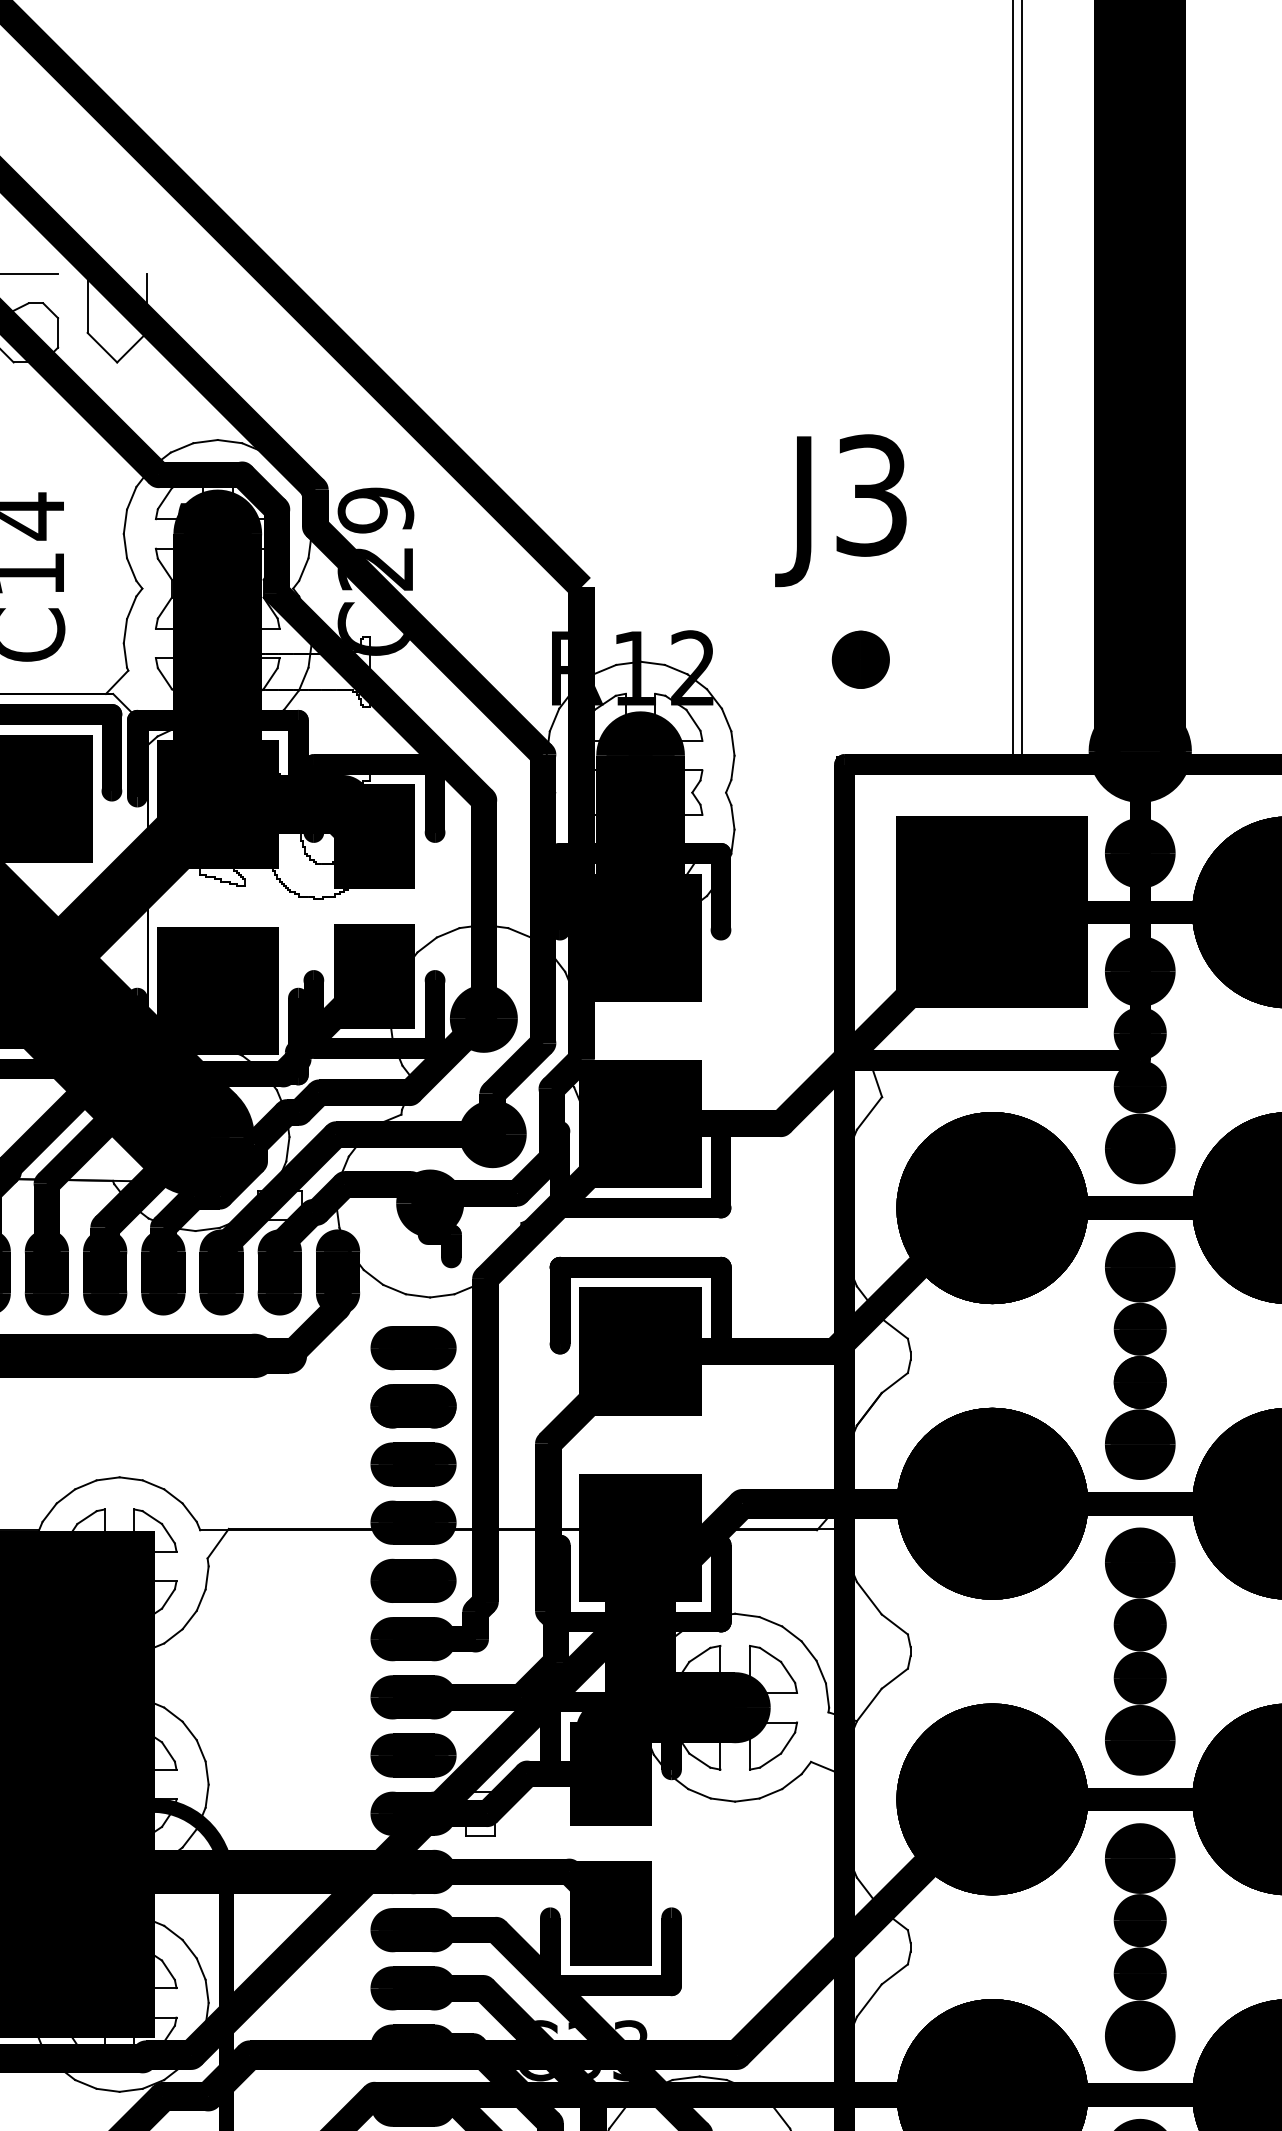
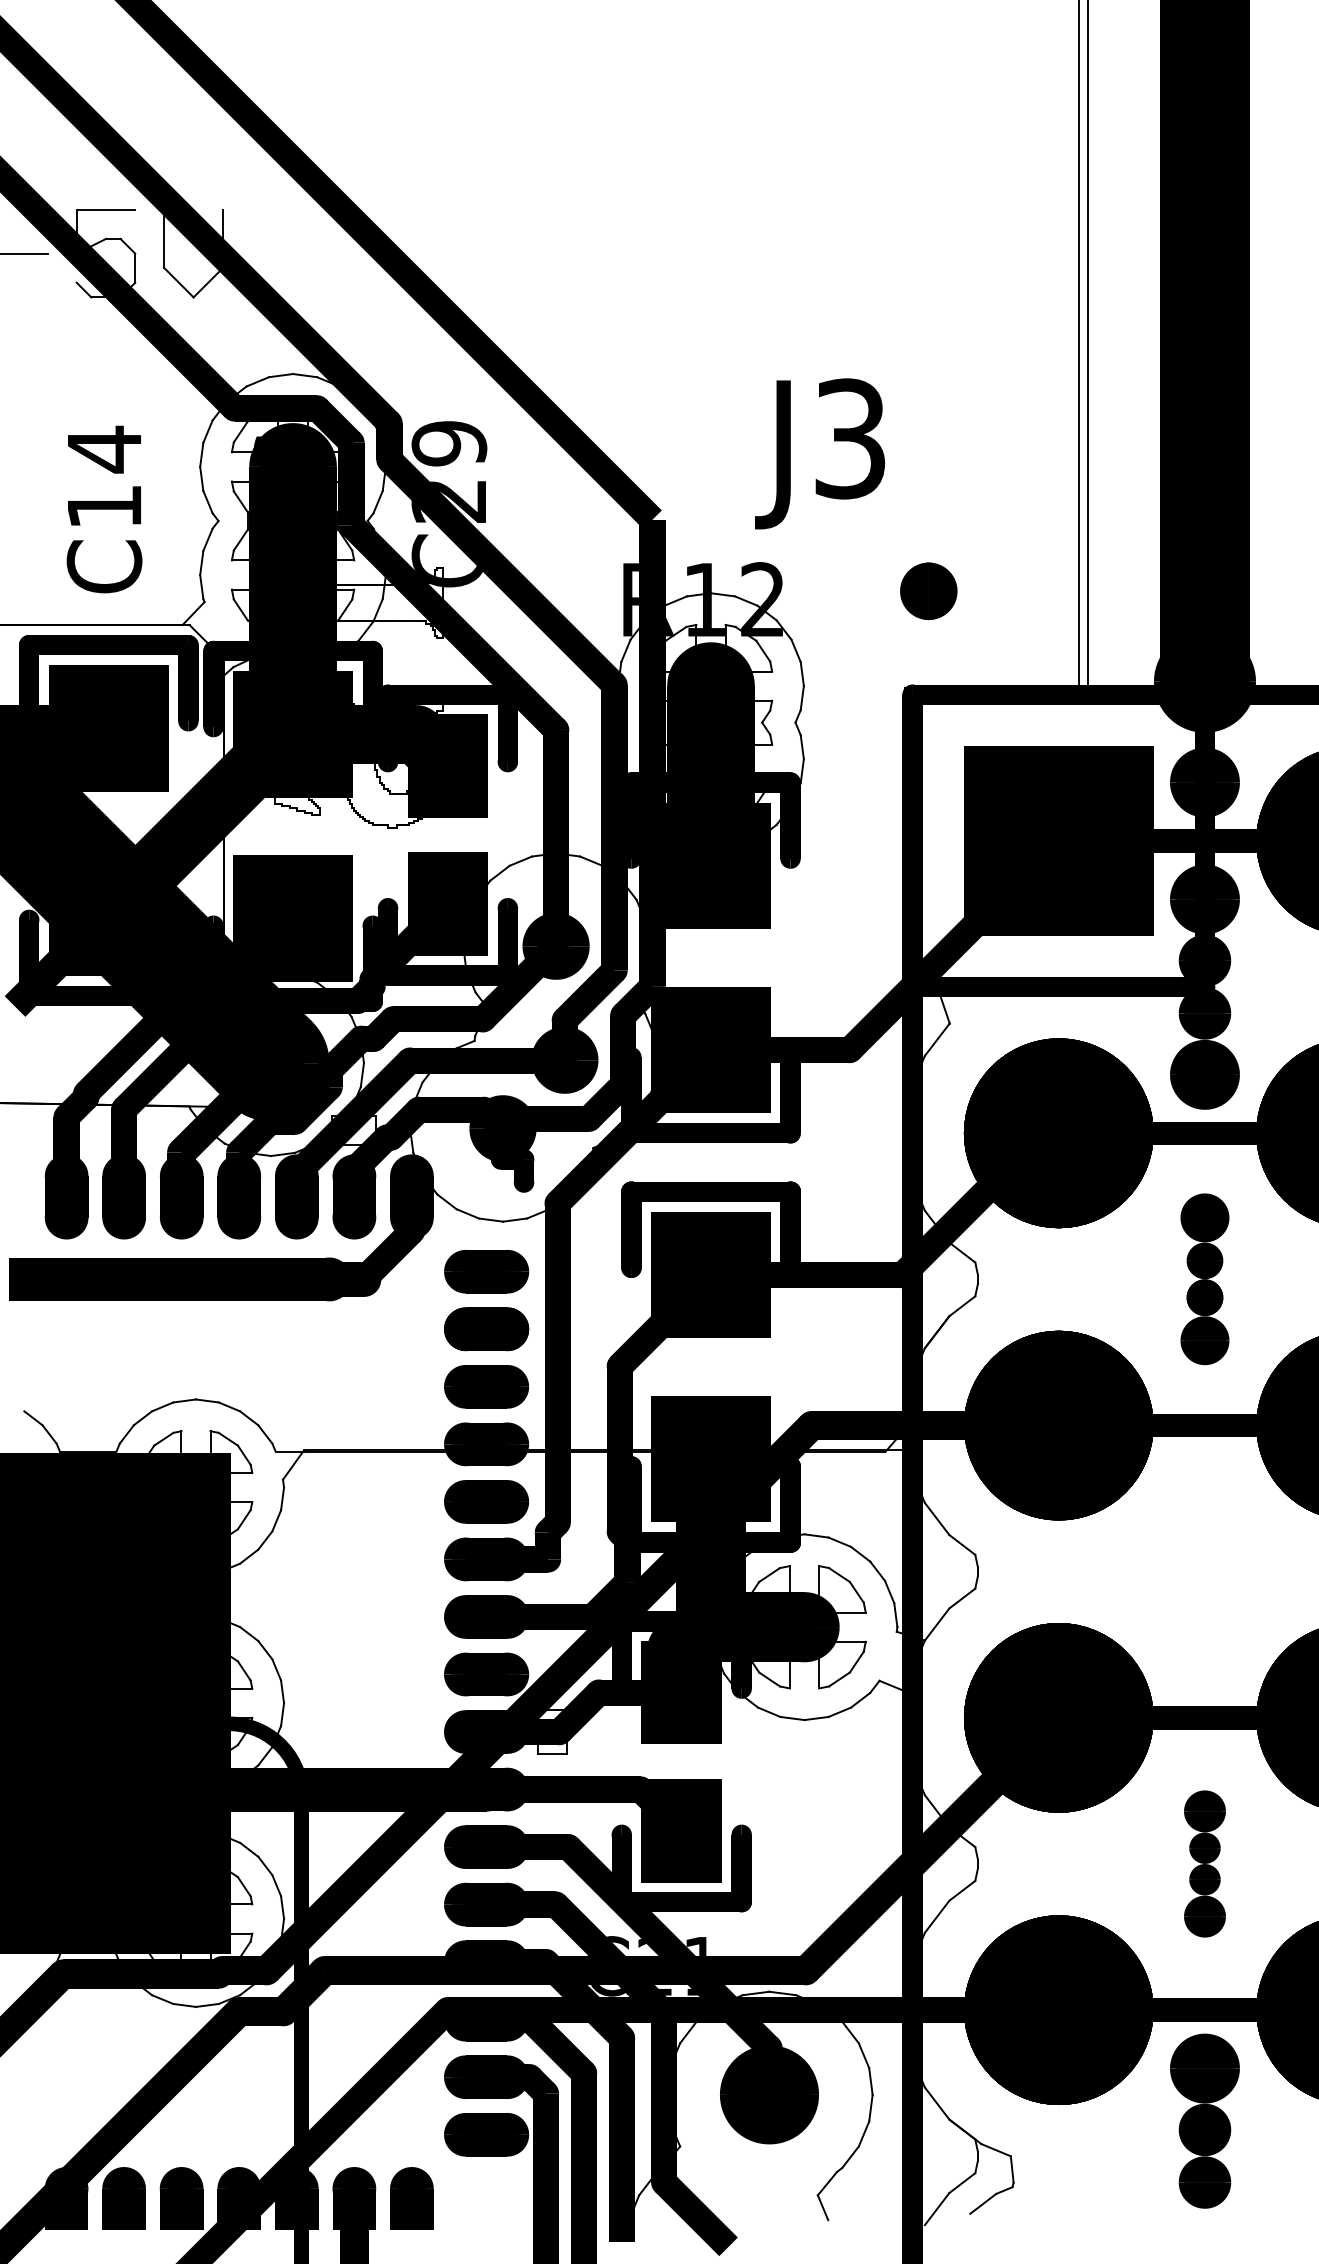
text: (840, 510) -> (819, 453), moved
part: (1139, 1354) -> (1204, 1278), size x0.7
part: (1139, 1651) -> (1204, 1571), removed
part: (1139, 1946) -> (1204, 1863), size x0.6
text: (606, 2050) -> (677, 1966), C33 -> C21

